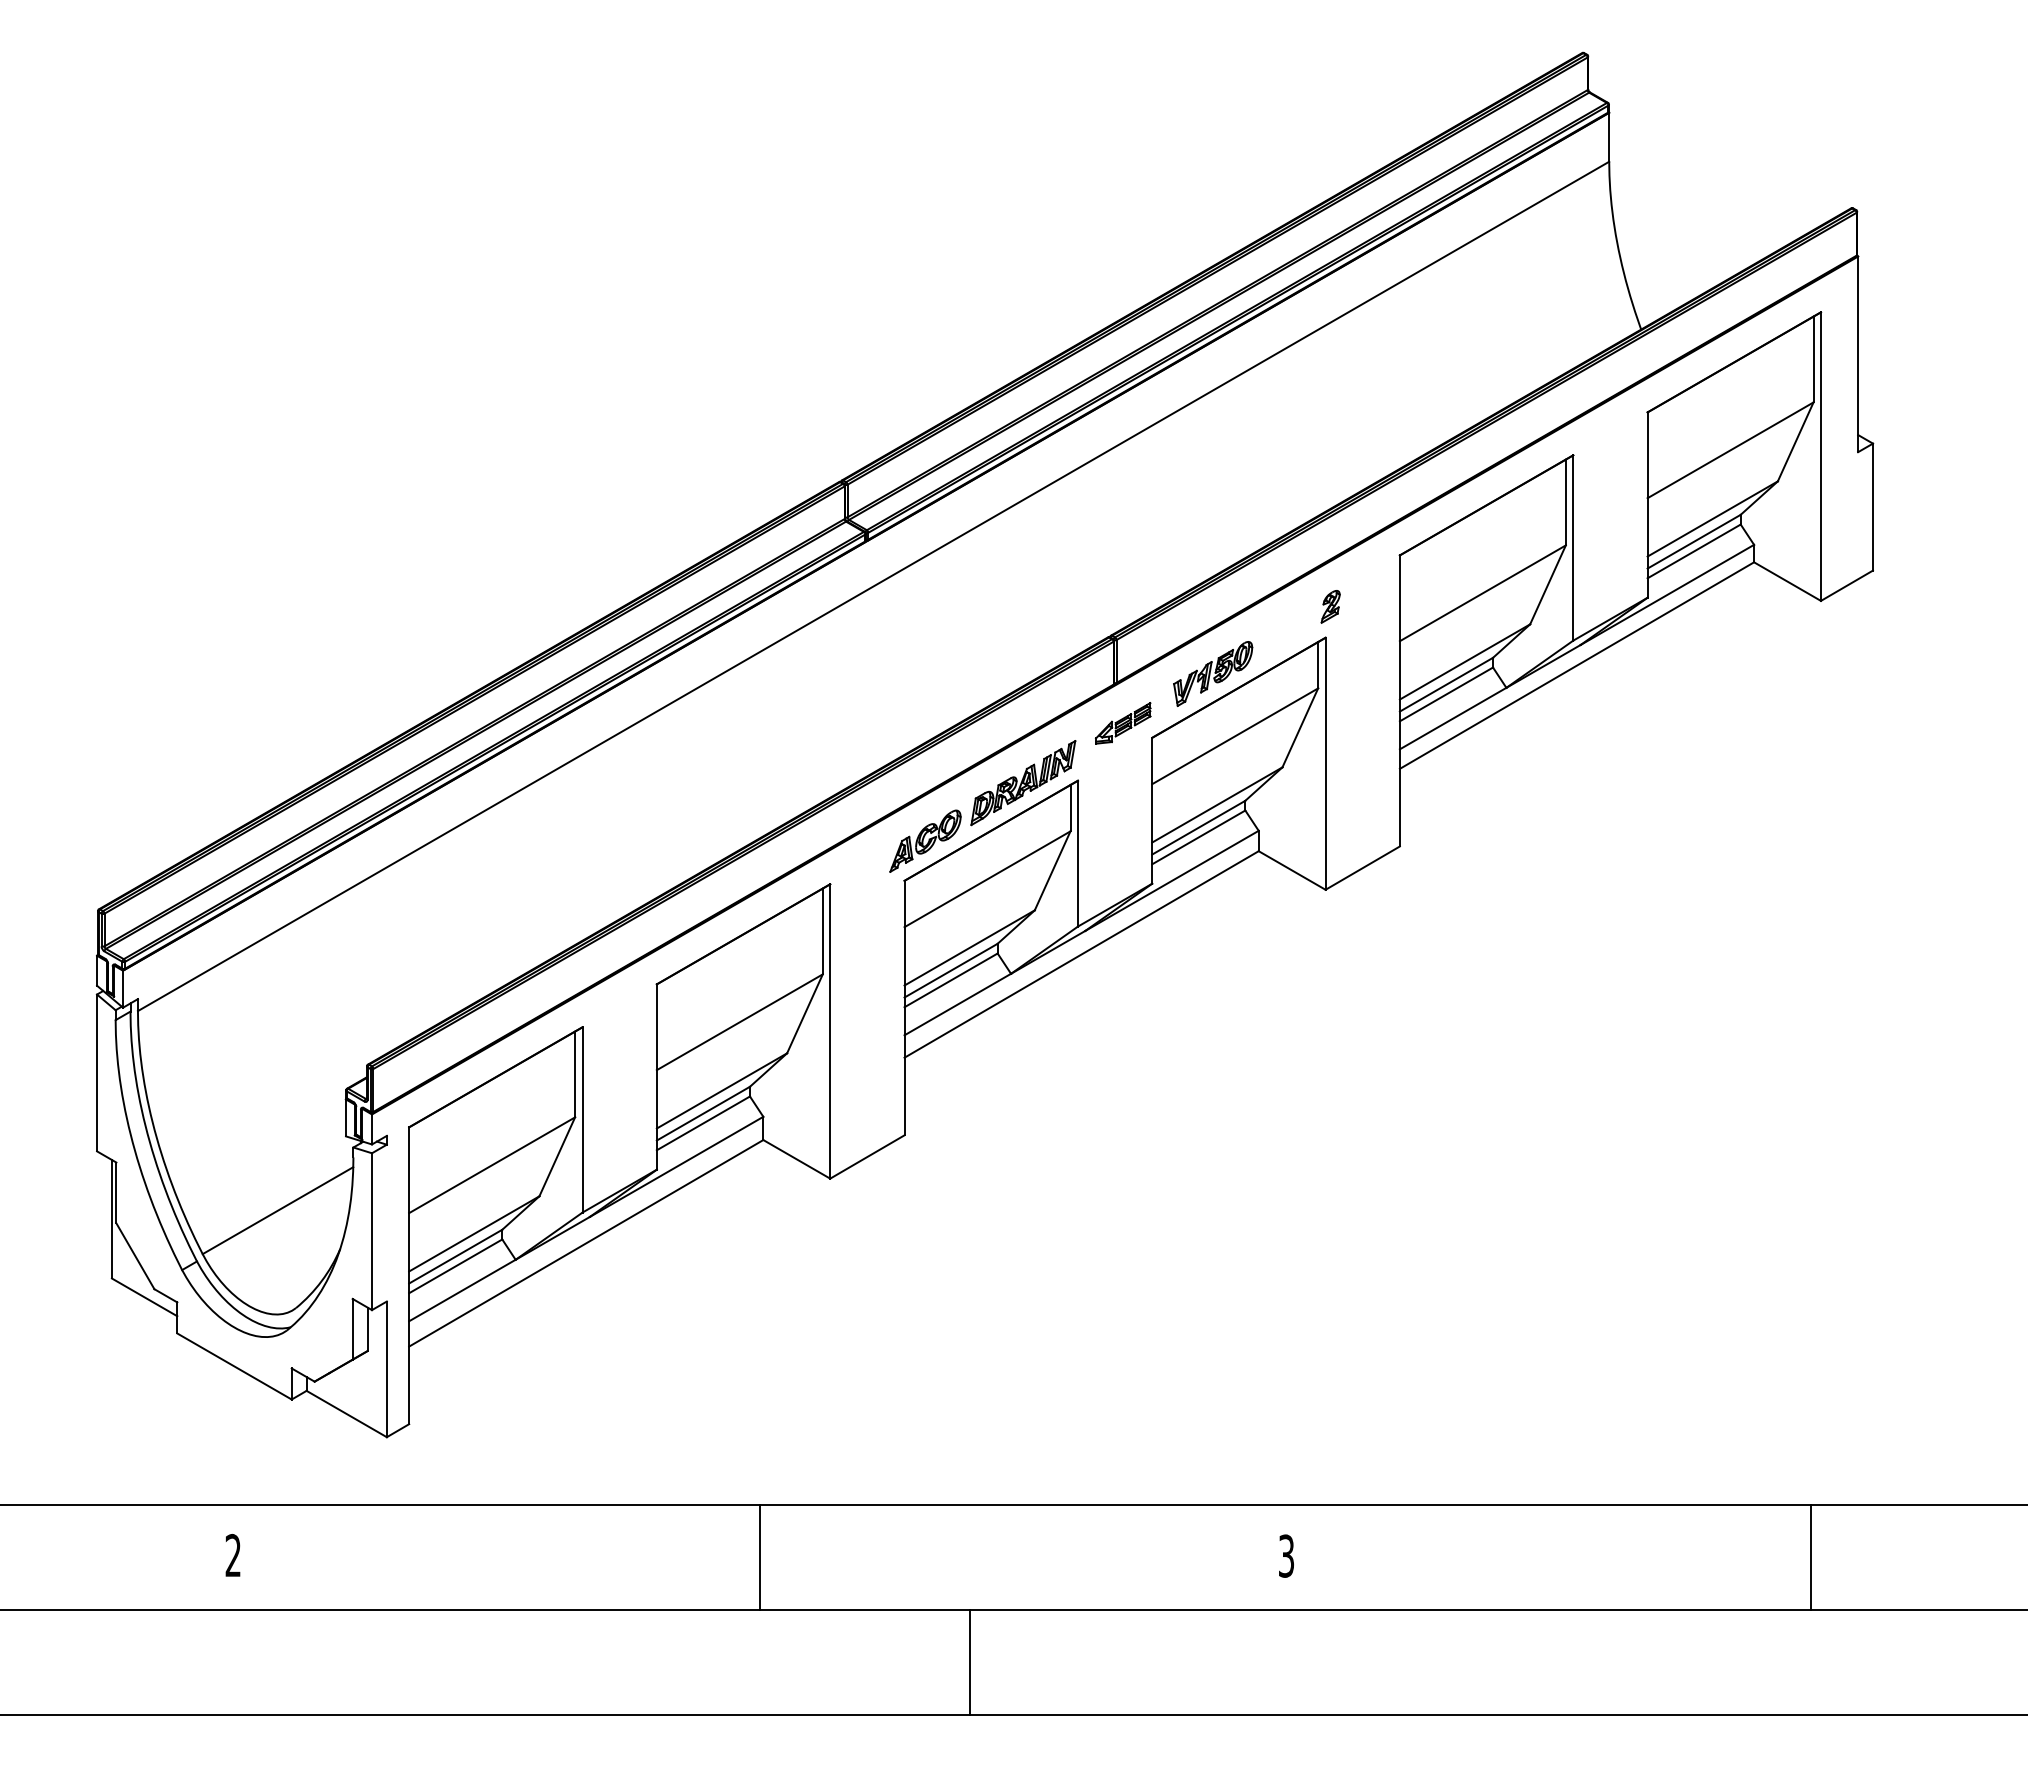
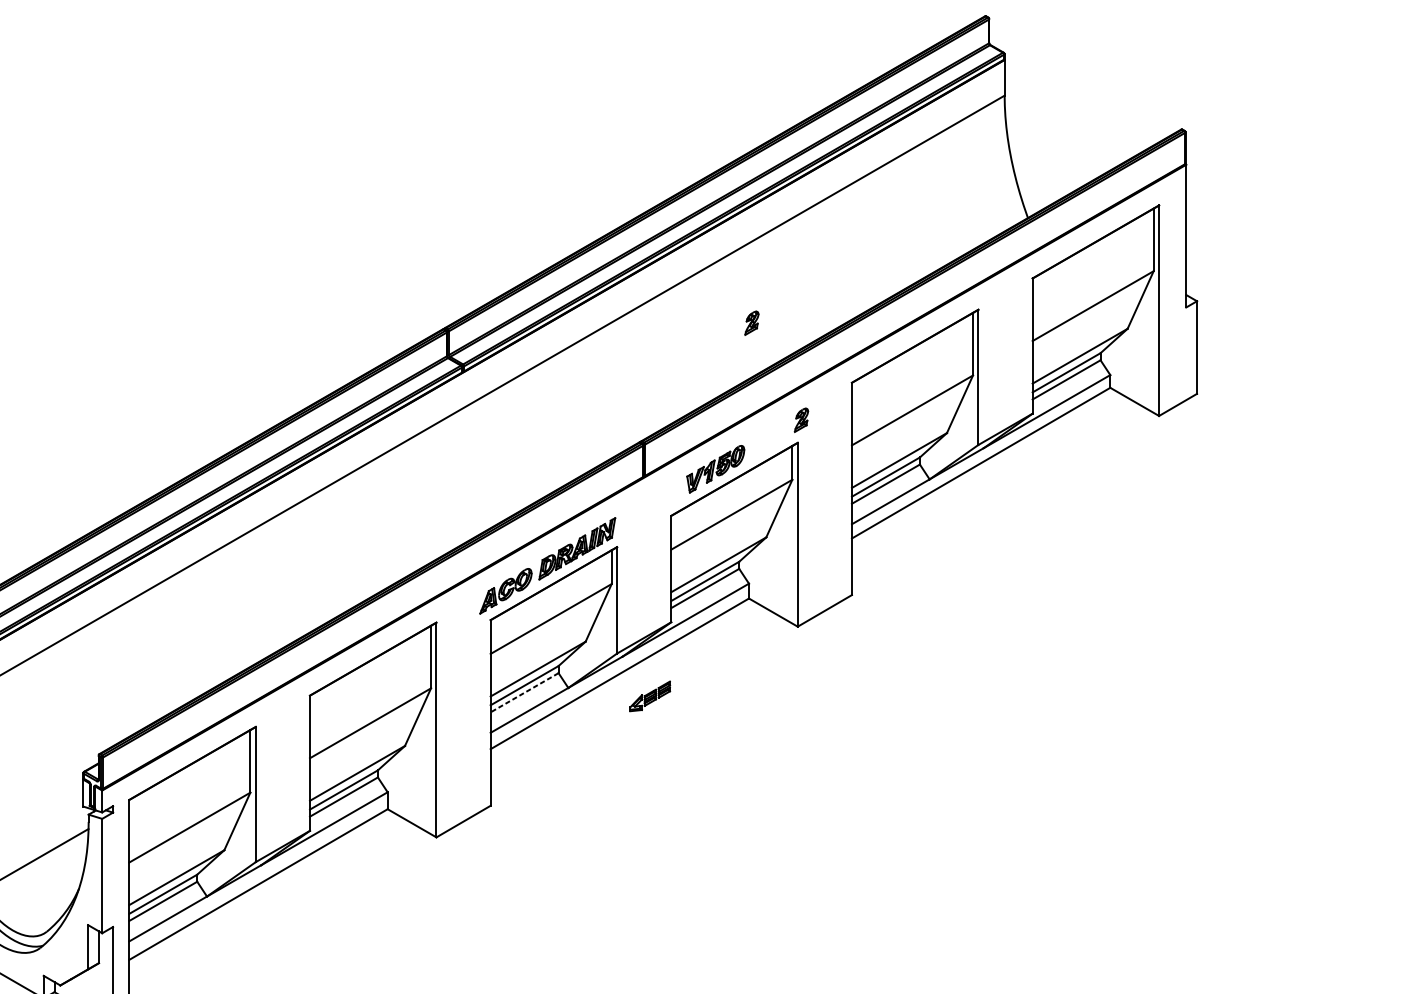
part: (1262, 473) -> (751, 323), added
part: (1123, 723) -> (650, 696), moved
line: (951, 980) -> (524, 692), solid -> dashed

